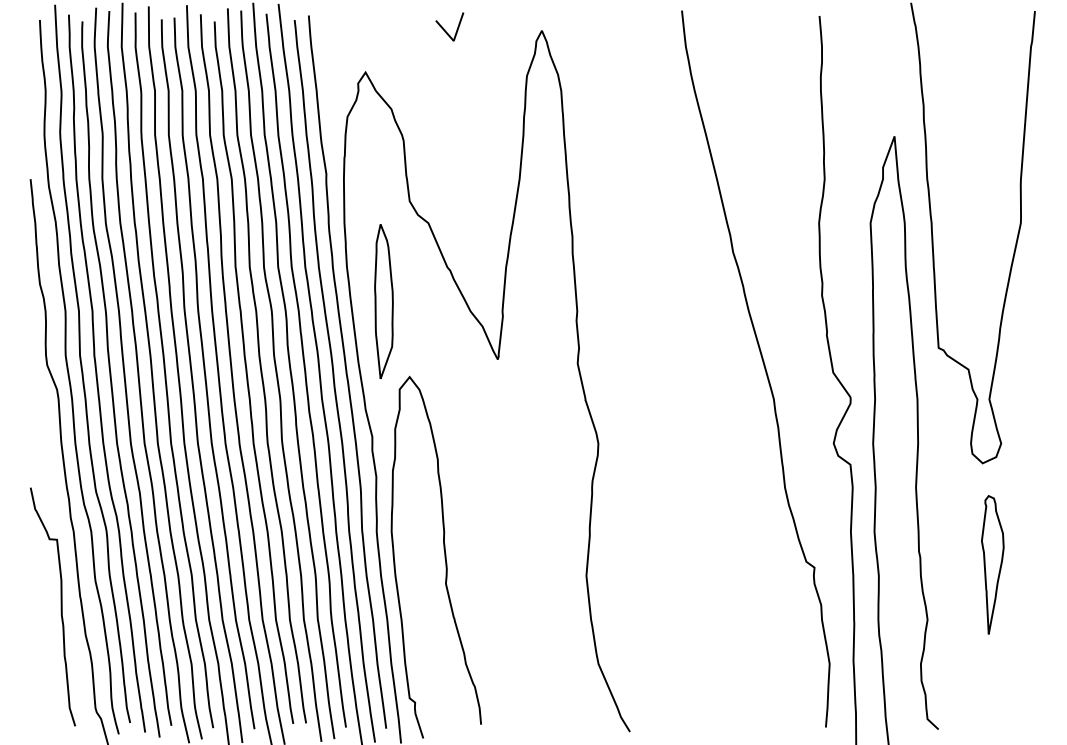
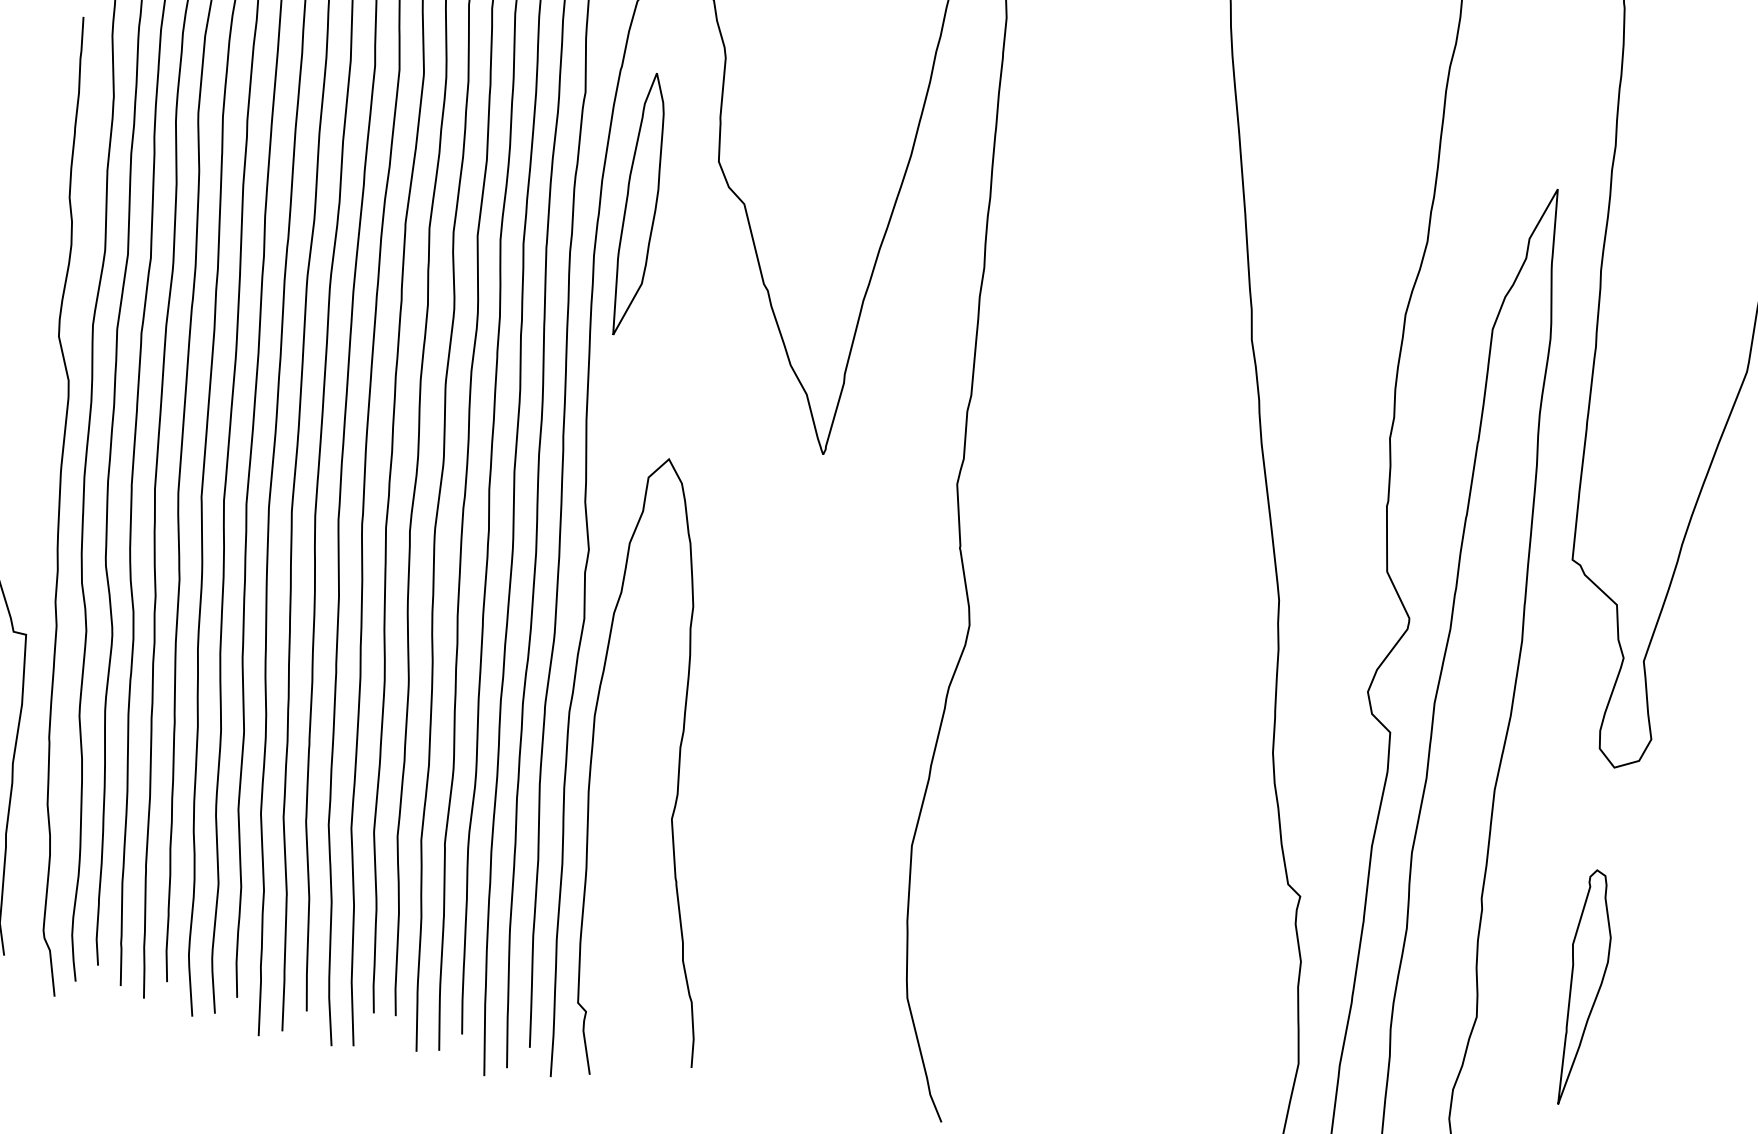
part: (383, 301) -> (639, 204), moved
part: (992, 564) -> (1584, 987), moved

